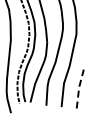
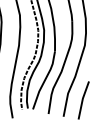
line: (78, 88) -> (82, 99), dashed -> solid

